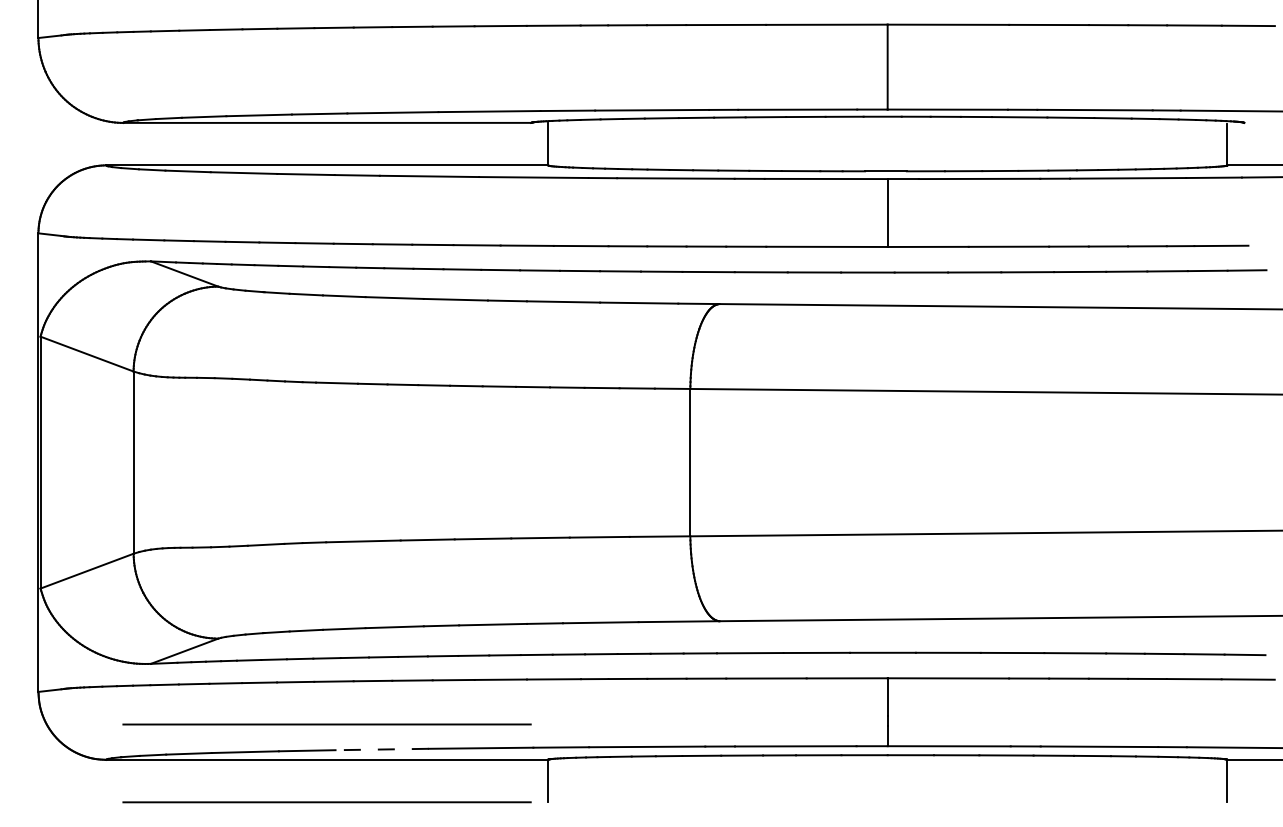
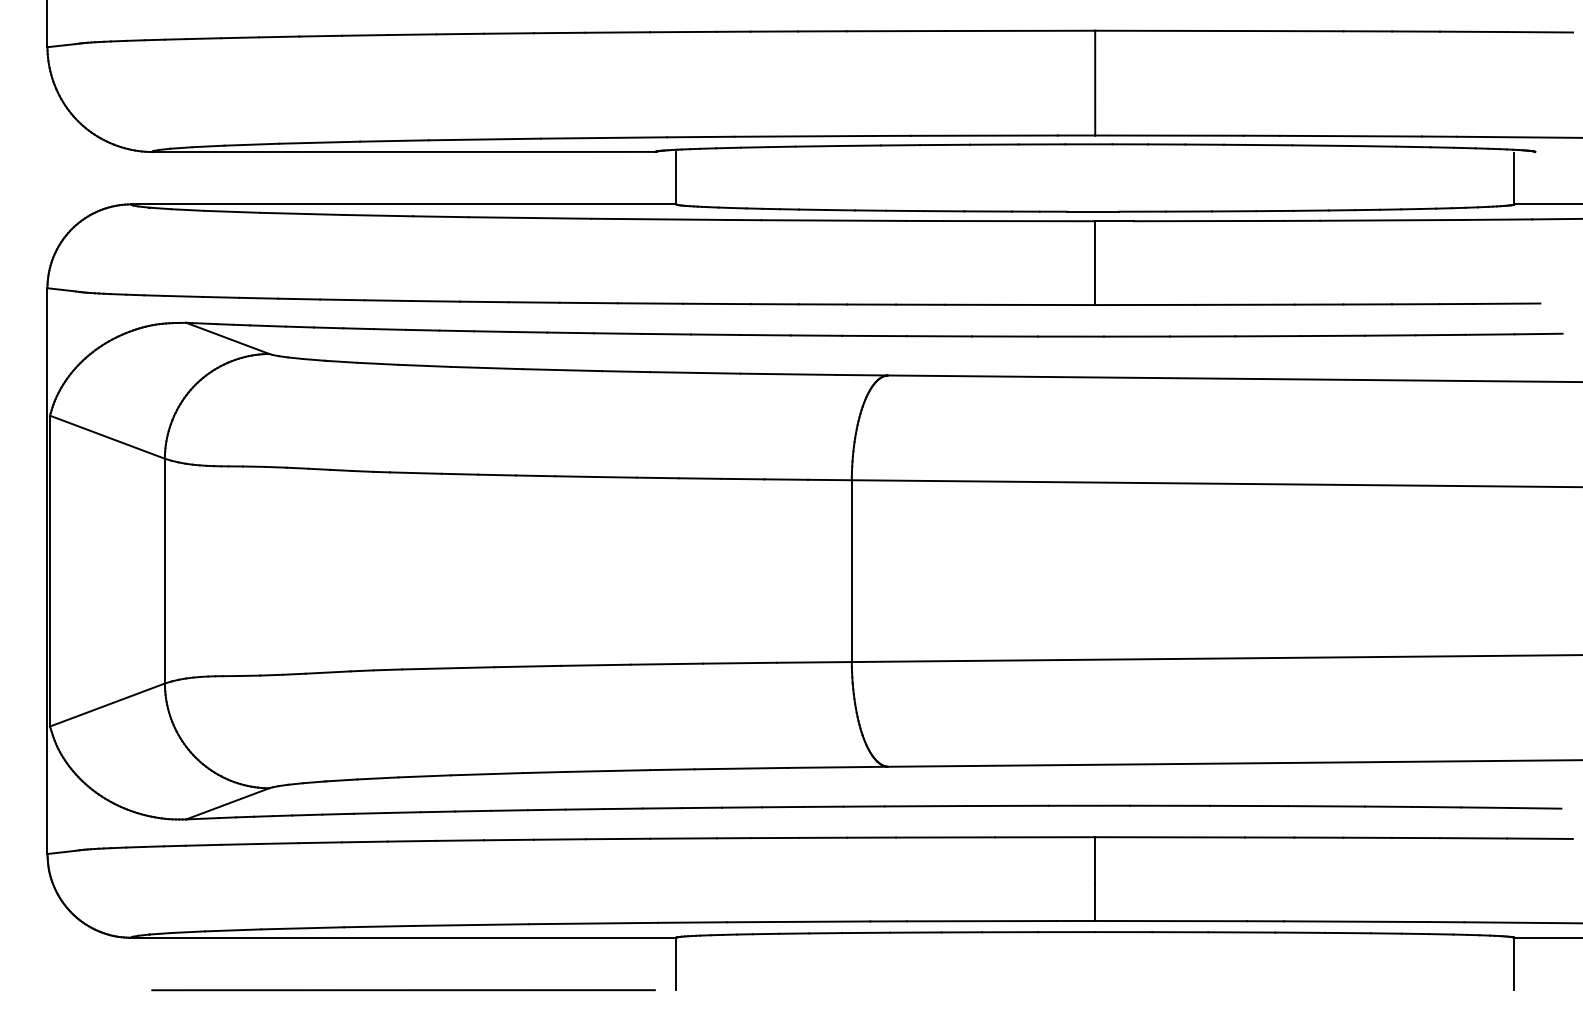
line: (327, 724) -> (403, 894), removed
line: (382, 749) -> (471, 925), dashed -> solid

